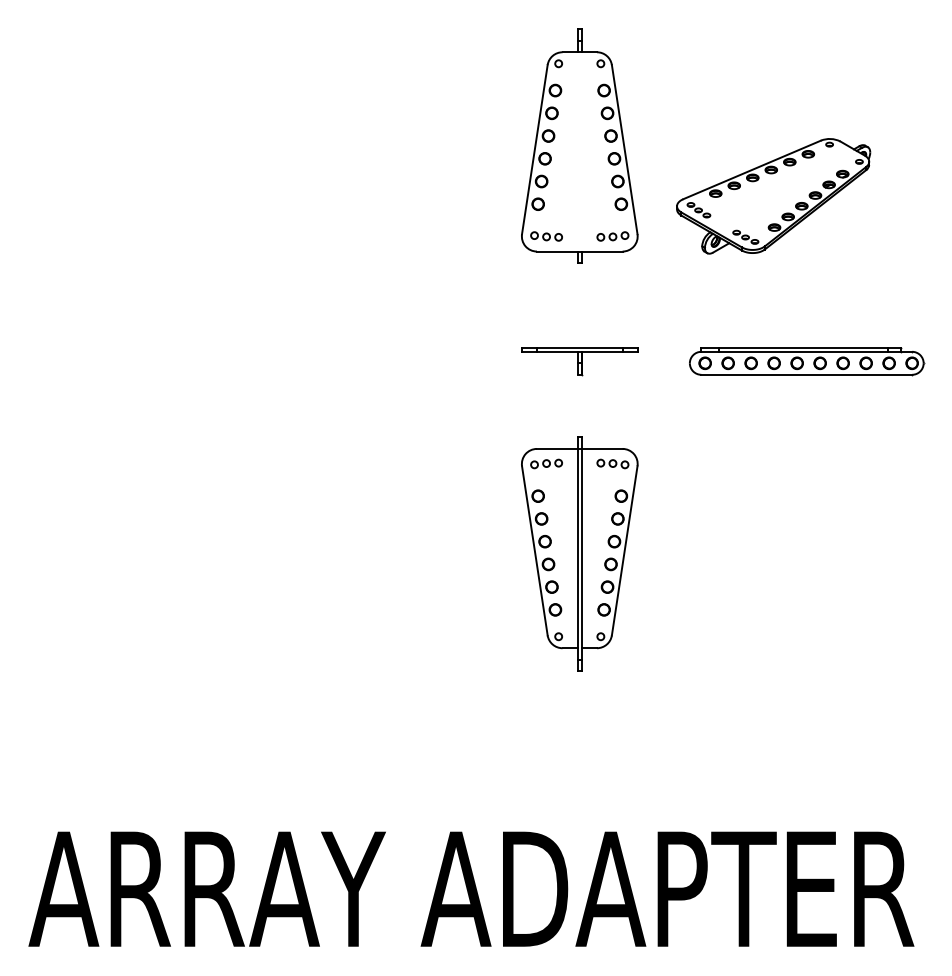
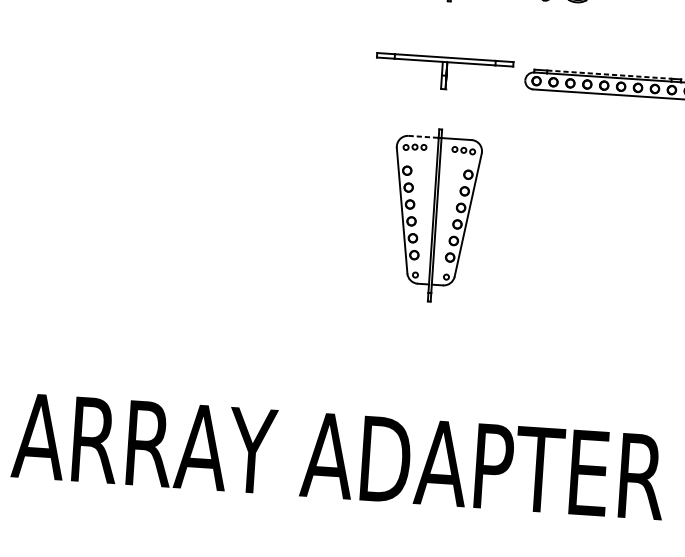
line: (803, 347) -> (609, 74), solid -> dashed
part: (579, 361) -> (444, 73), size x1.6
line: (557, 448) -> (423, 136), solid -> dashed

